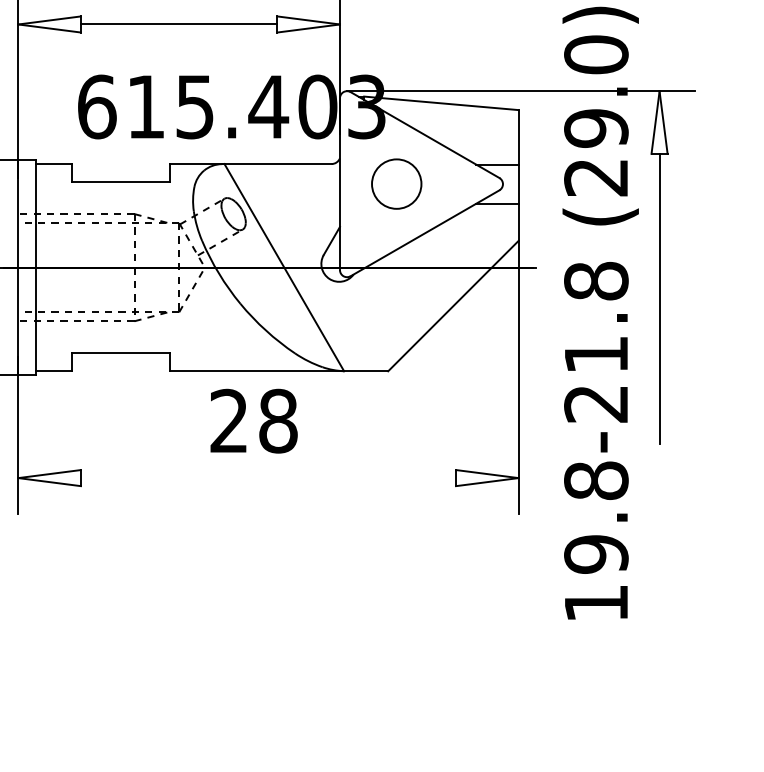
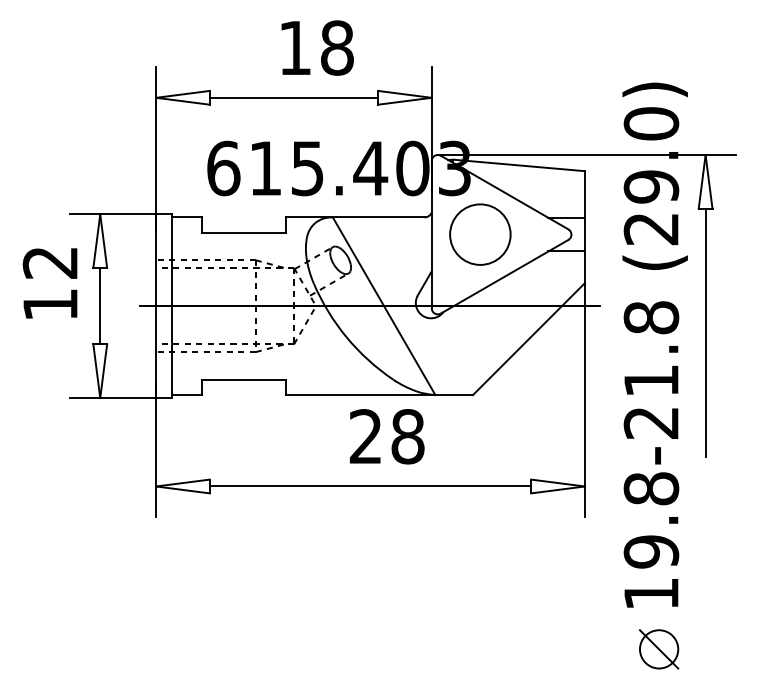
circle: (396, 183) -> (480, 234), size x1.43
text: (254, 420) -> (387, 436), moved
line: (268, 478) -> (370, 486), added
part: (604, 668) -> (658, 649), added

